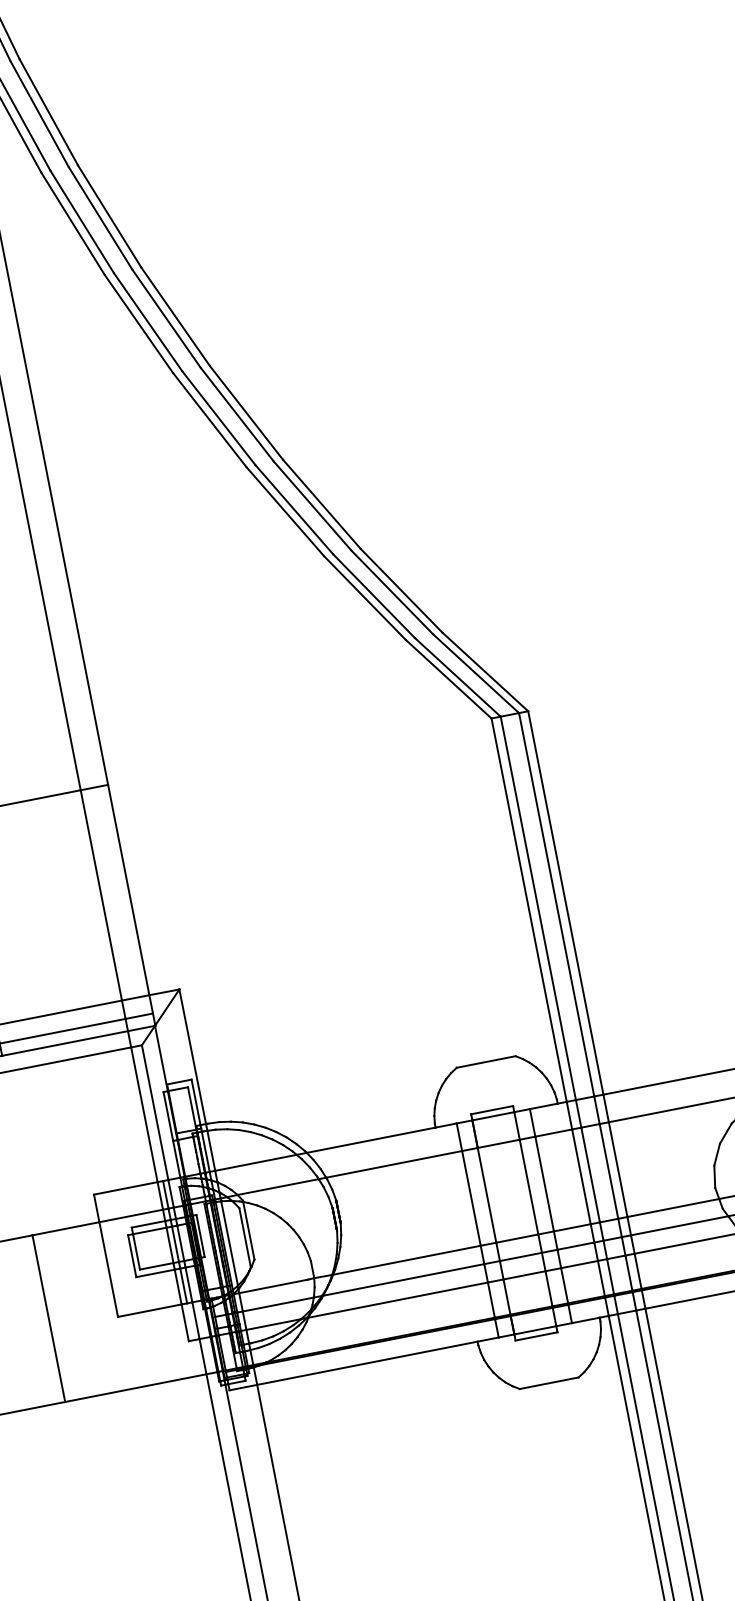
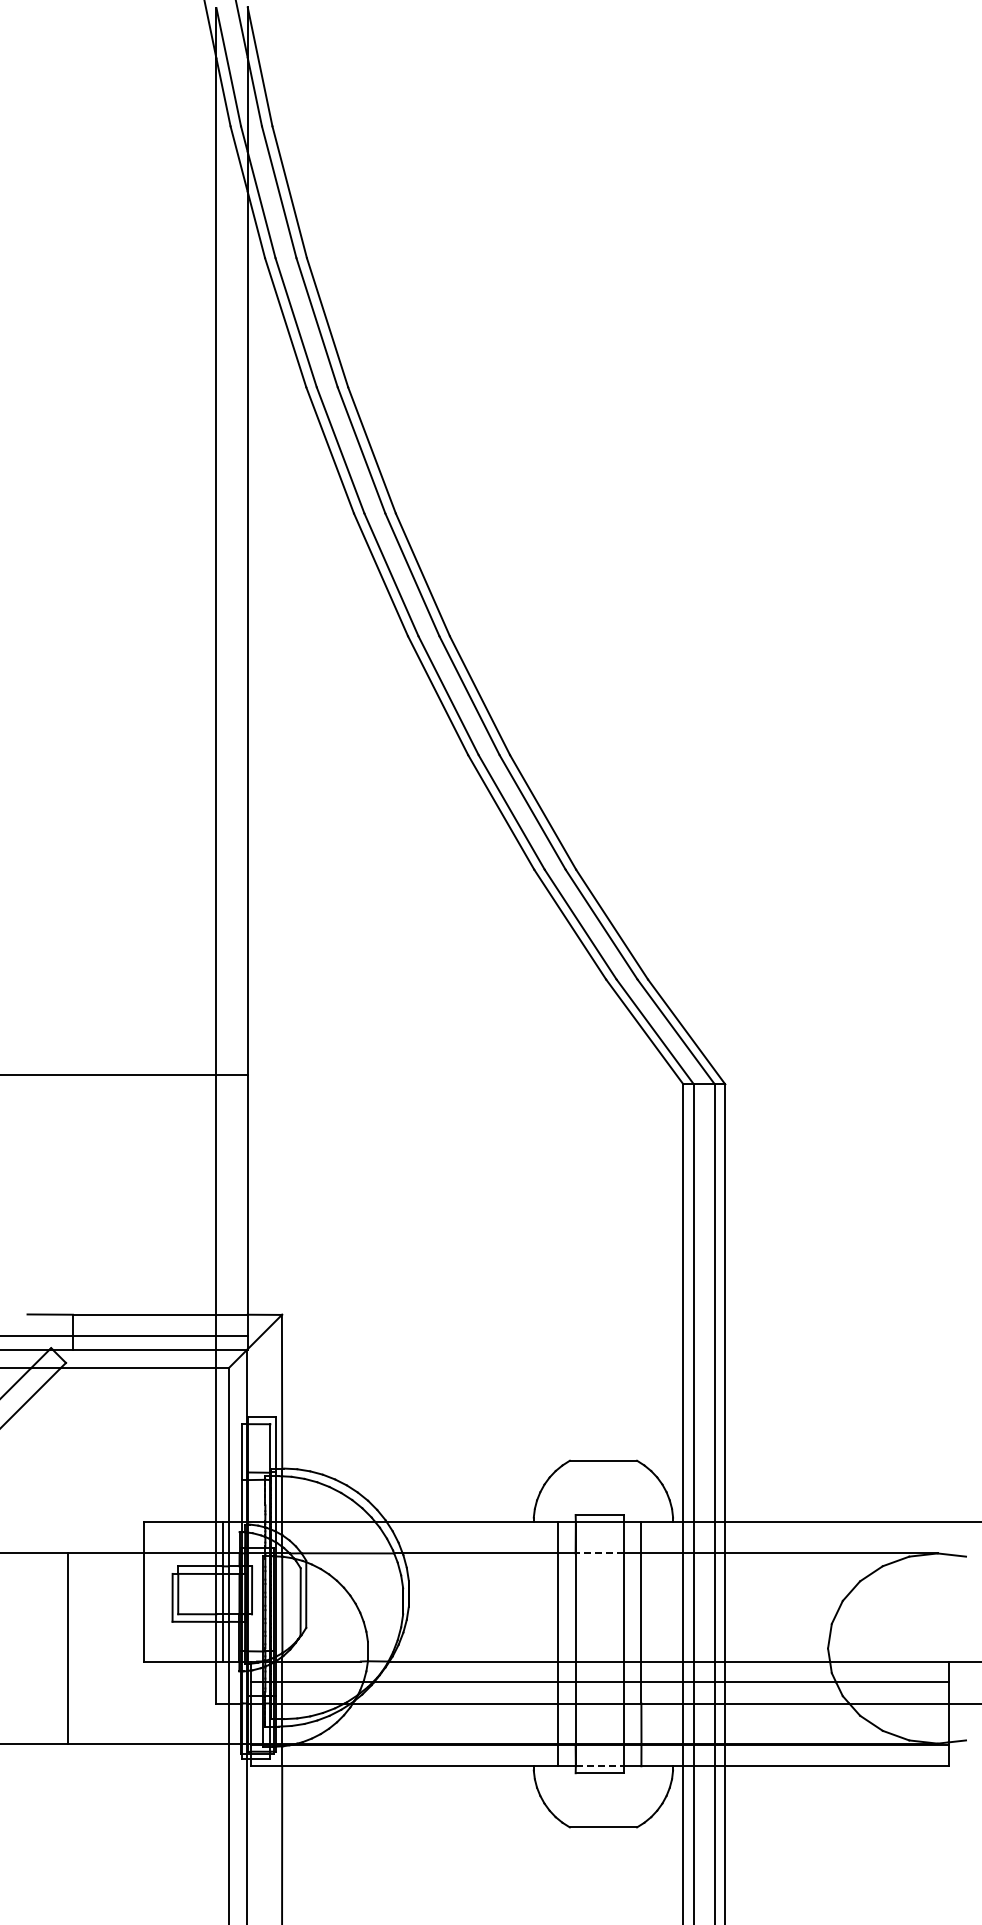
line: (498, 1143) -> (599, 1553), solid -> dashed
line: (535, 1330) -> (599, 1766), solid -> dashed

